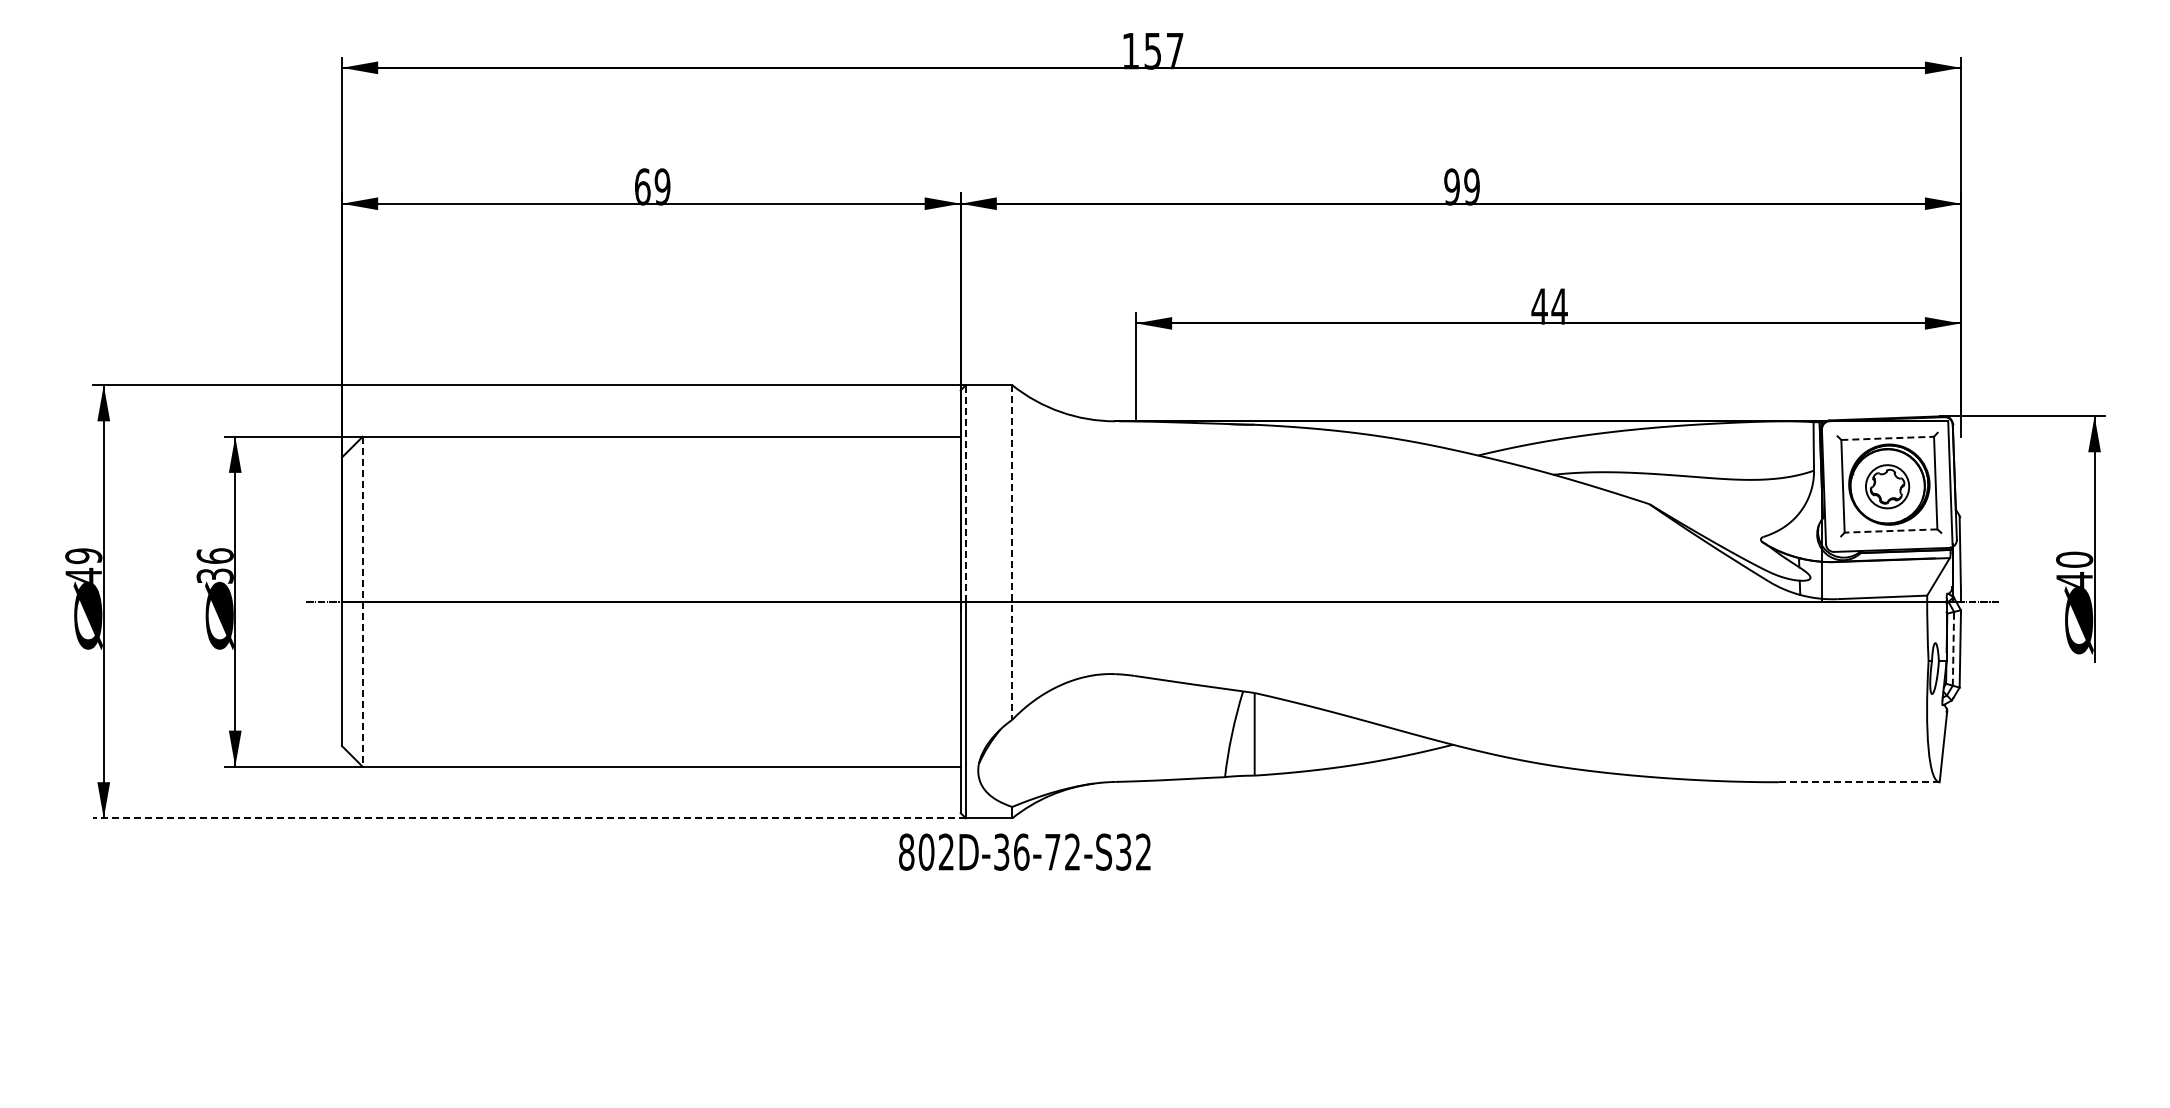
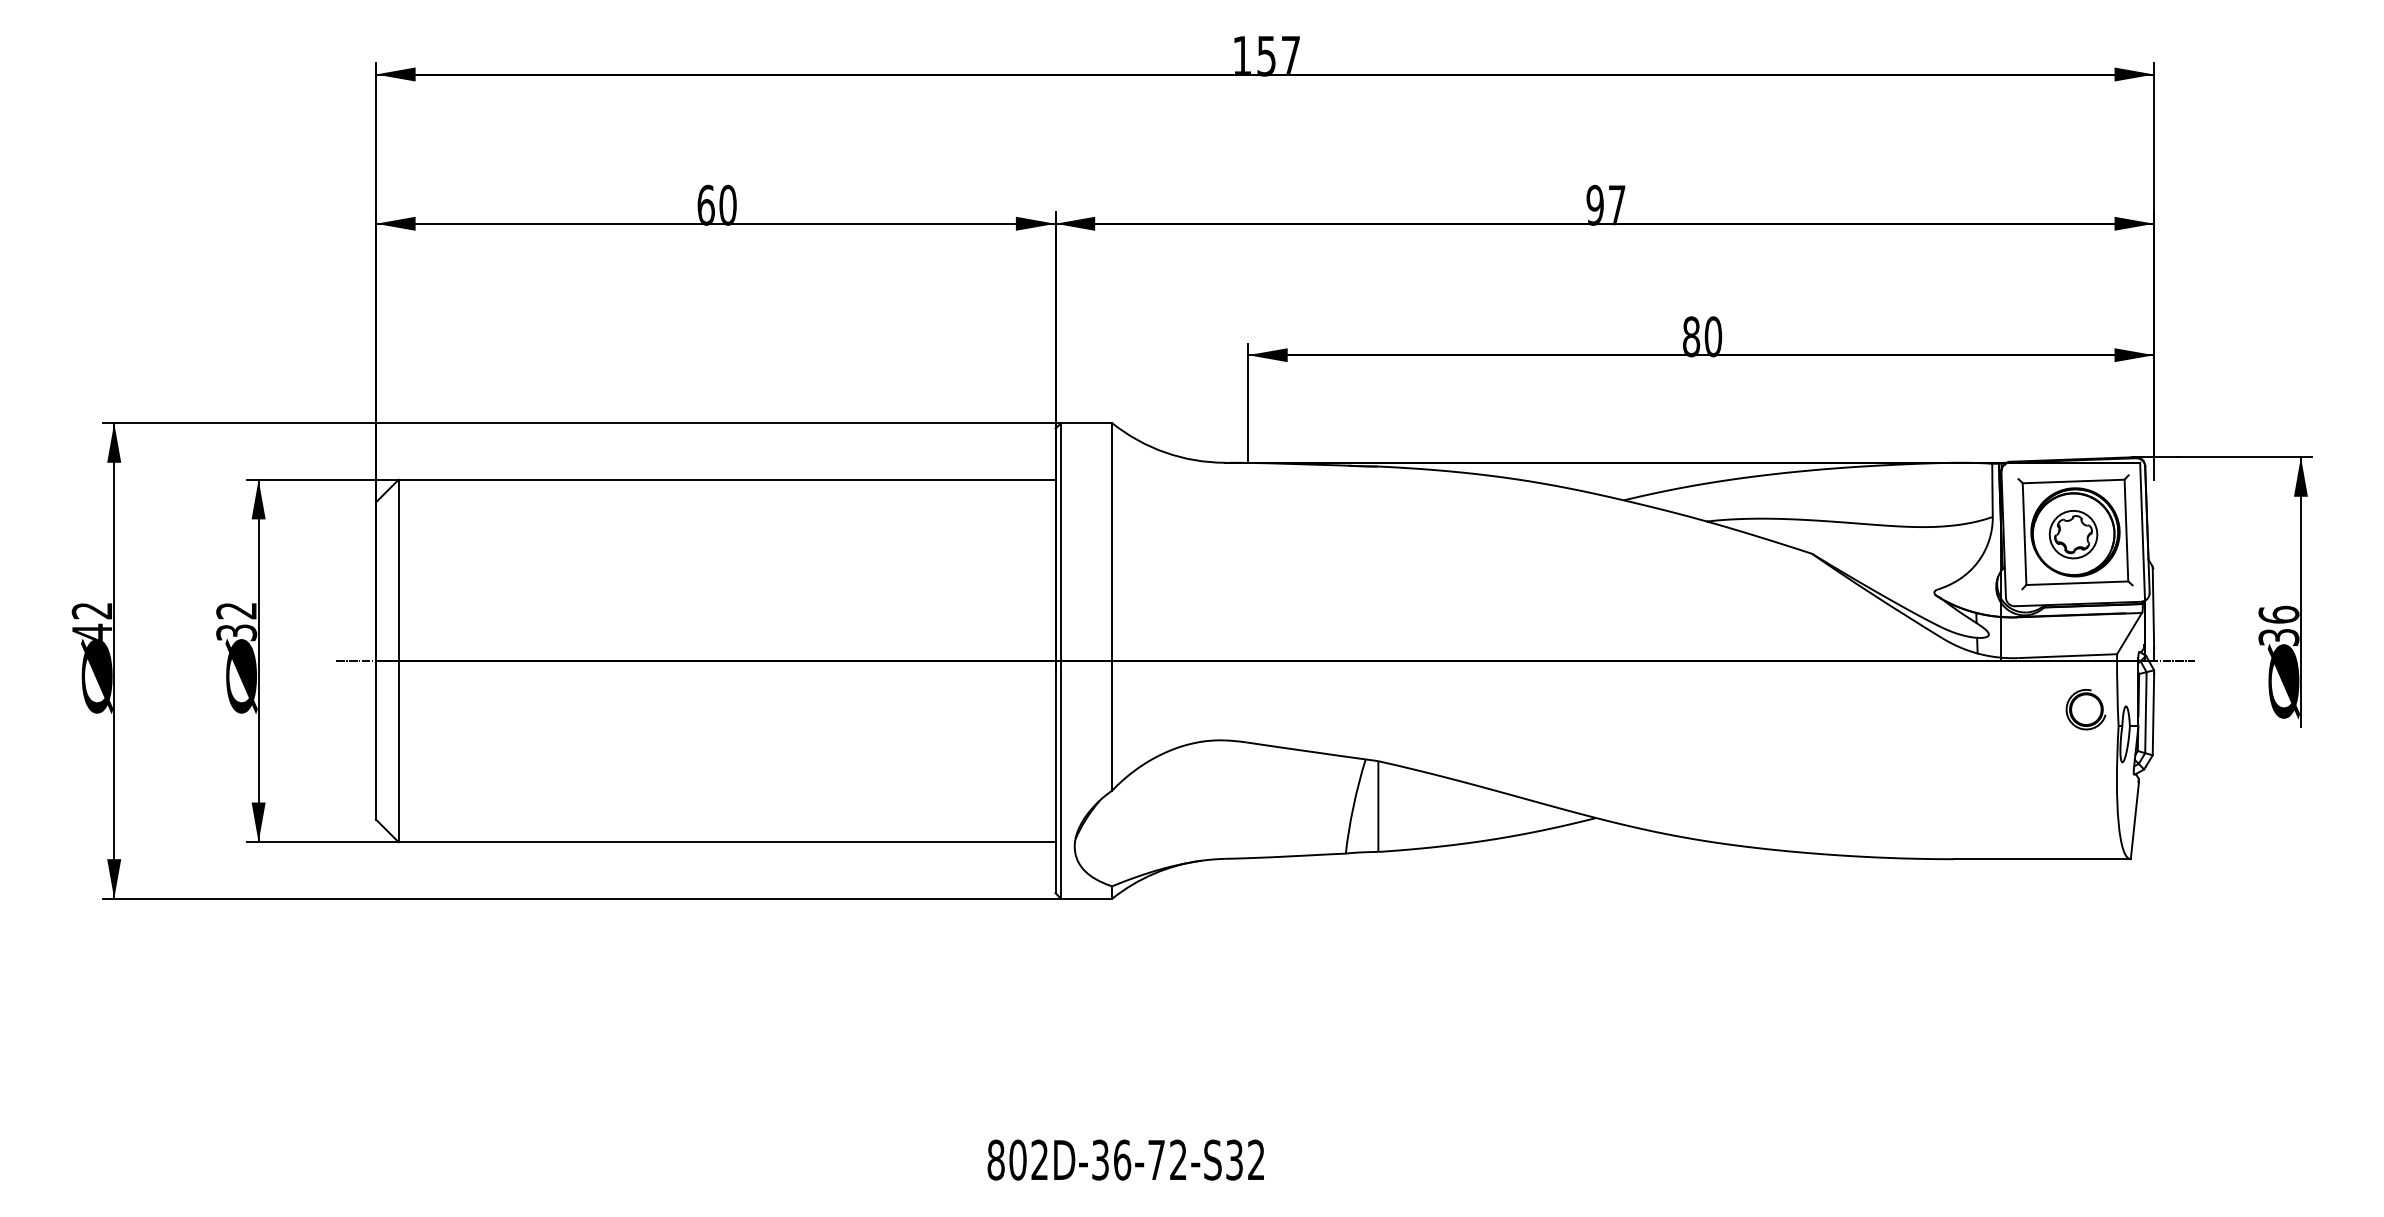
text: (662, 186) -> (727, 204), 69 -> 60
text: (1471, 186) -> (1616, 204), 99 -> 97
text: (1549, 306) -> (1702, 336), 44 -> 80
line: (1888, 438) -> (2074, 481), dashed -> solid
line: (965, 493) -> (1060, 542), dashed -> solid
line: (1890, 531) -> (2076, 583), dashed -> solid
line: (1012, 553) -> (1112, 607), dashed -> solid
text: (214, 555) -> (235, 610), 36 -> 32
text: (83, 556) -> (91, 611), 49 -> 42
text: (2074, 569) -> (2278, 625), 40 -> 36
line: (362, 601) -> (398, 660), dashed -> solid
part: (1898, 645) -> (2085, 709), added
line: (1953, 649) -> (2145, 713), dashed -> solid
line: (1858, 782) -> (2041, 859), dashed -> solid
line: (529, 818) -> (581, 899), dashed -> solid
text: (1024, 851) -> (1125, 1159), moved

